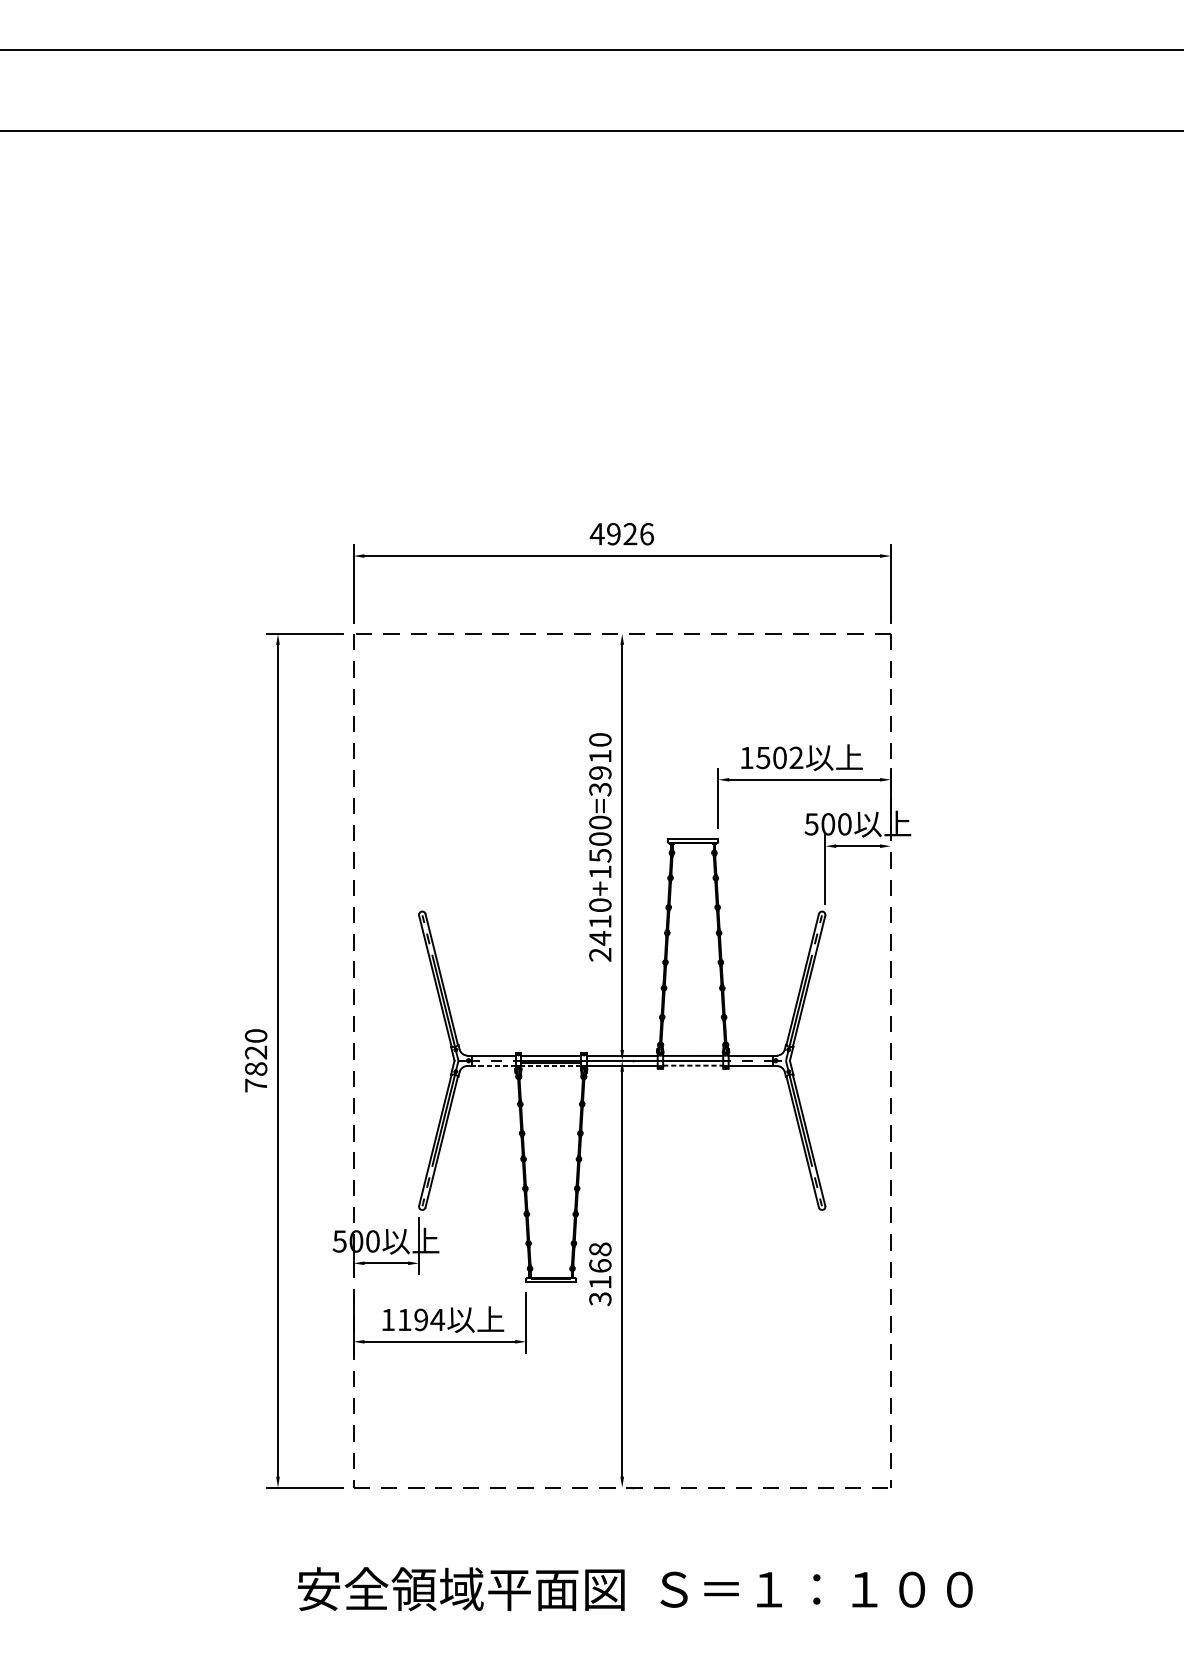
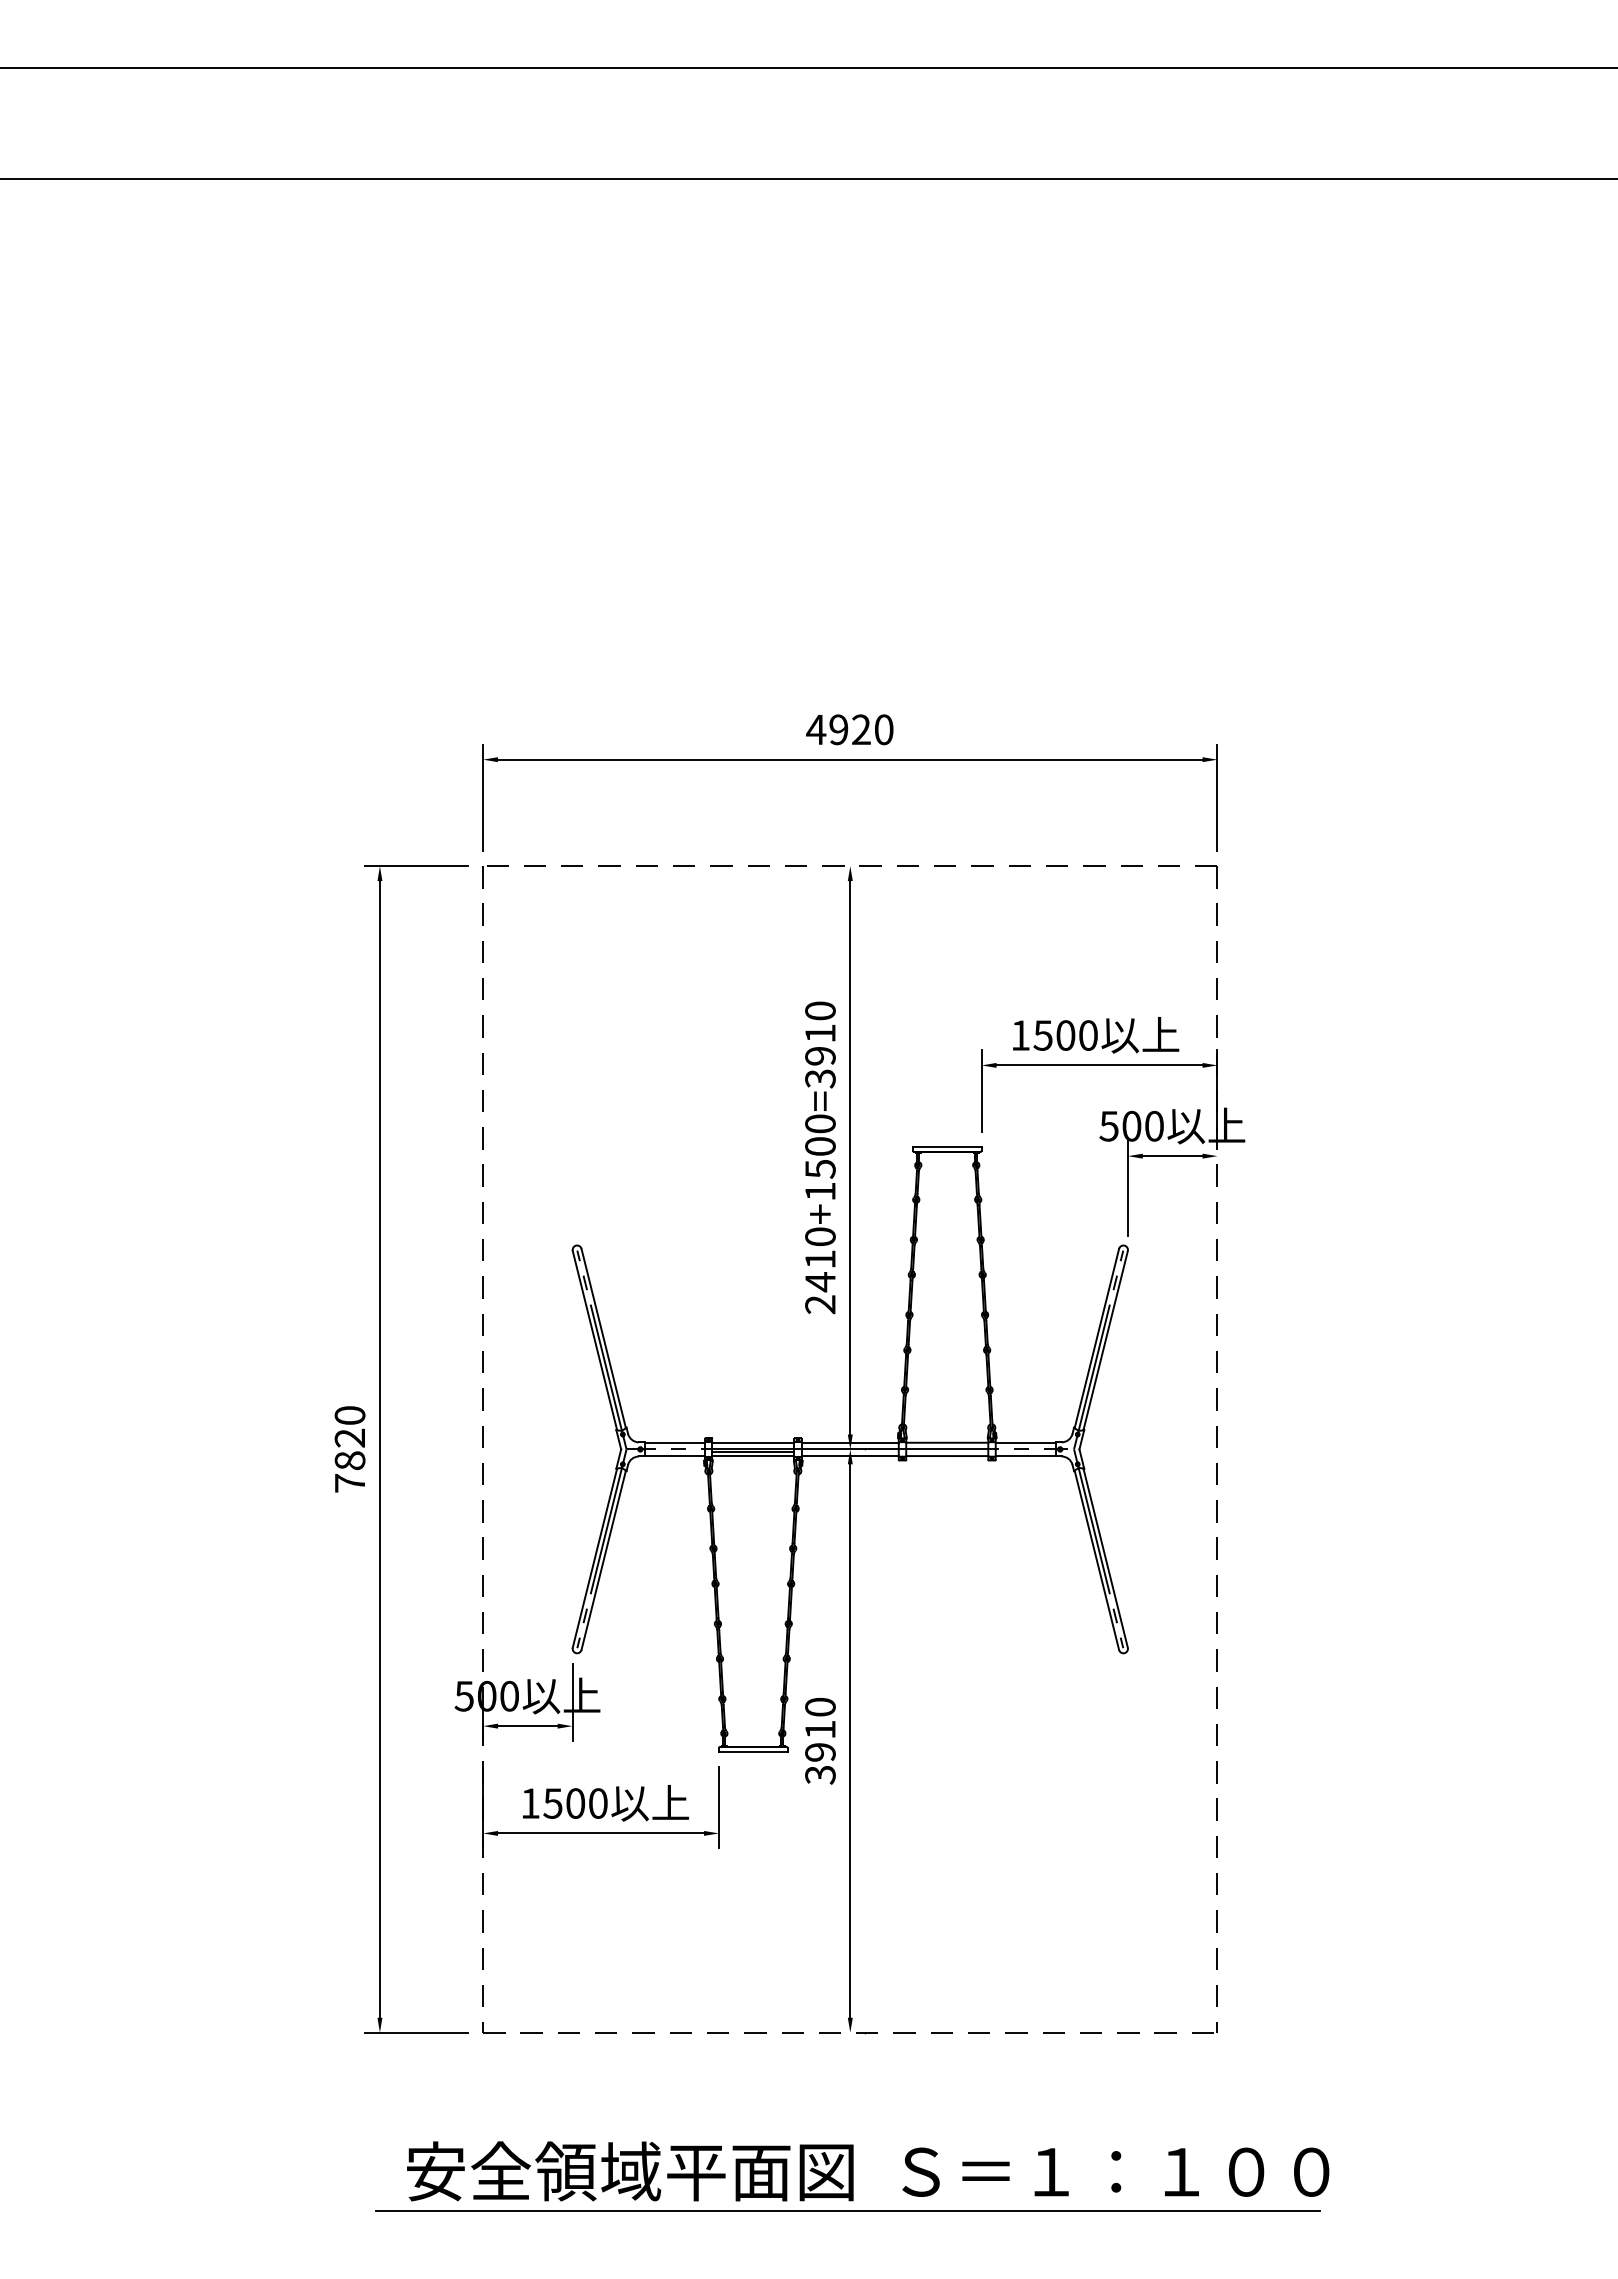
text: (647, 533) -> (884, 729), 4926 -> 4920
text: (796, 757) -> (1088, 1035), 1502 -> 1500
line: (493, 1065) -> (674, 1456), dashed -> solid
line: (550, 1065) -> (752, 1456), dashed -> solid
line: (693, 1065) -> (947, 1456), dashed -> solid
text: (600, 1265) -> (820, 1729), 3168 -> 3910
text: (421, 1319) -> (575, 1803), 1194 -> 1500
line: (620, 1617) -> (848, 2210), added

